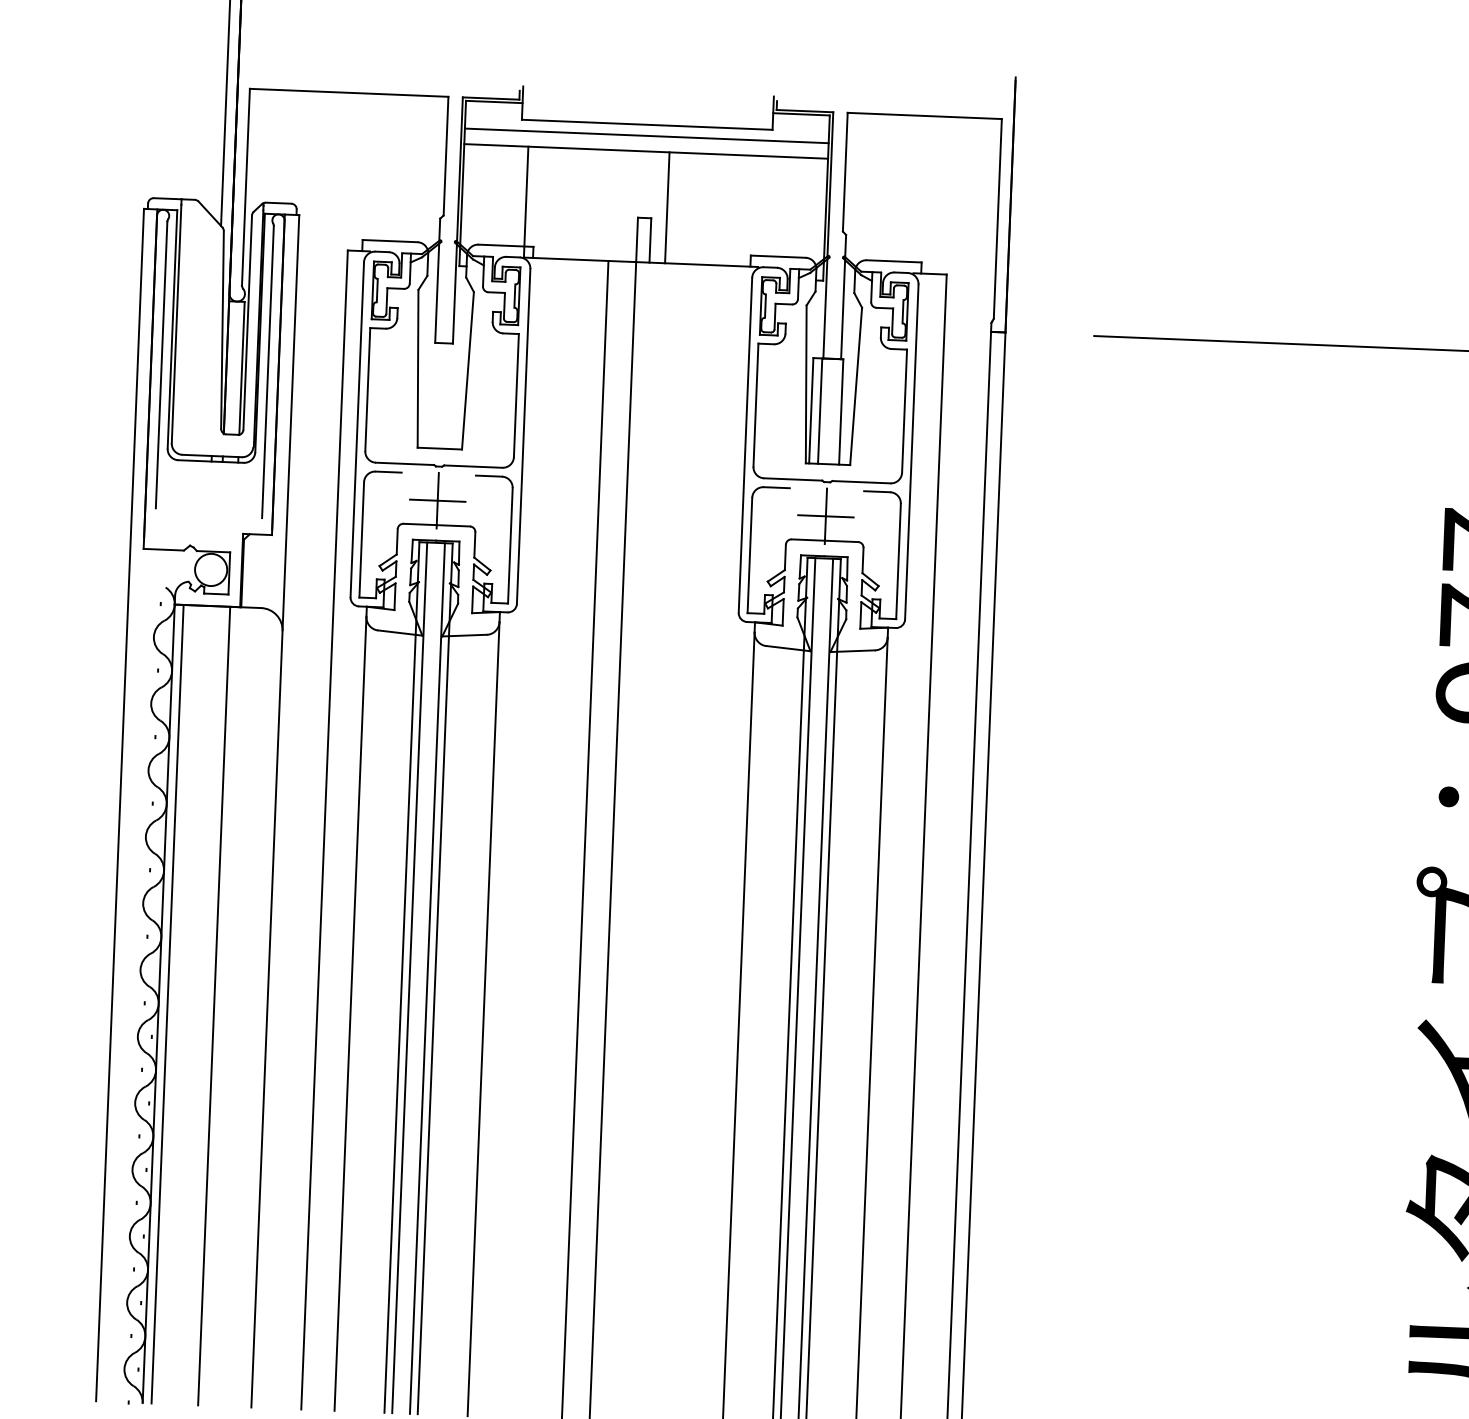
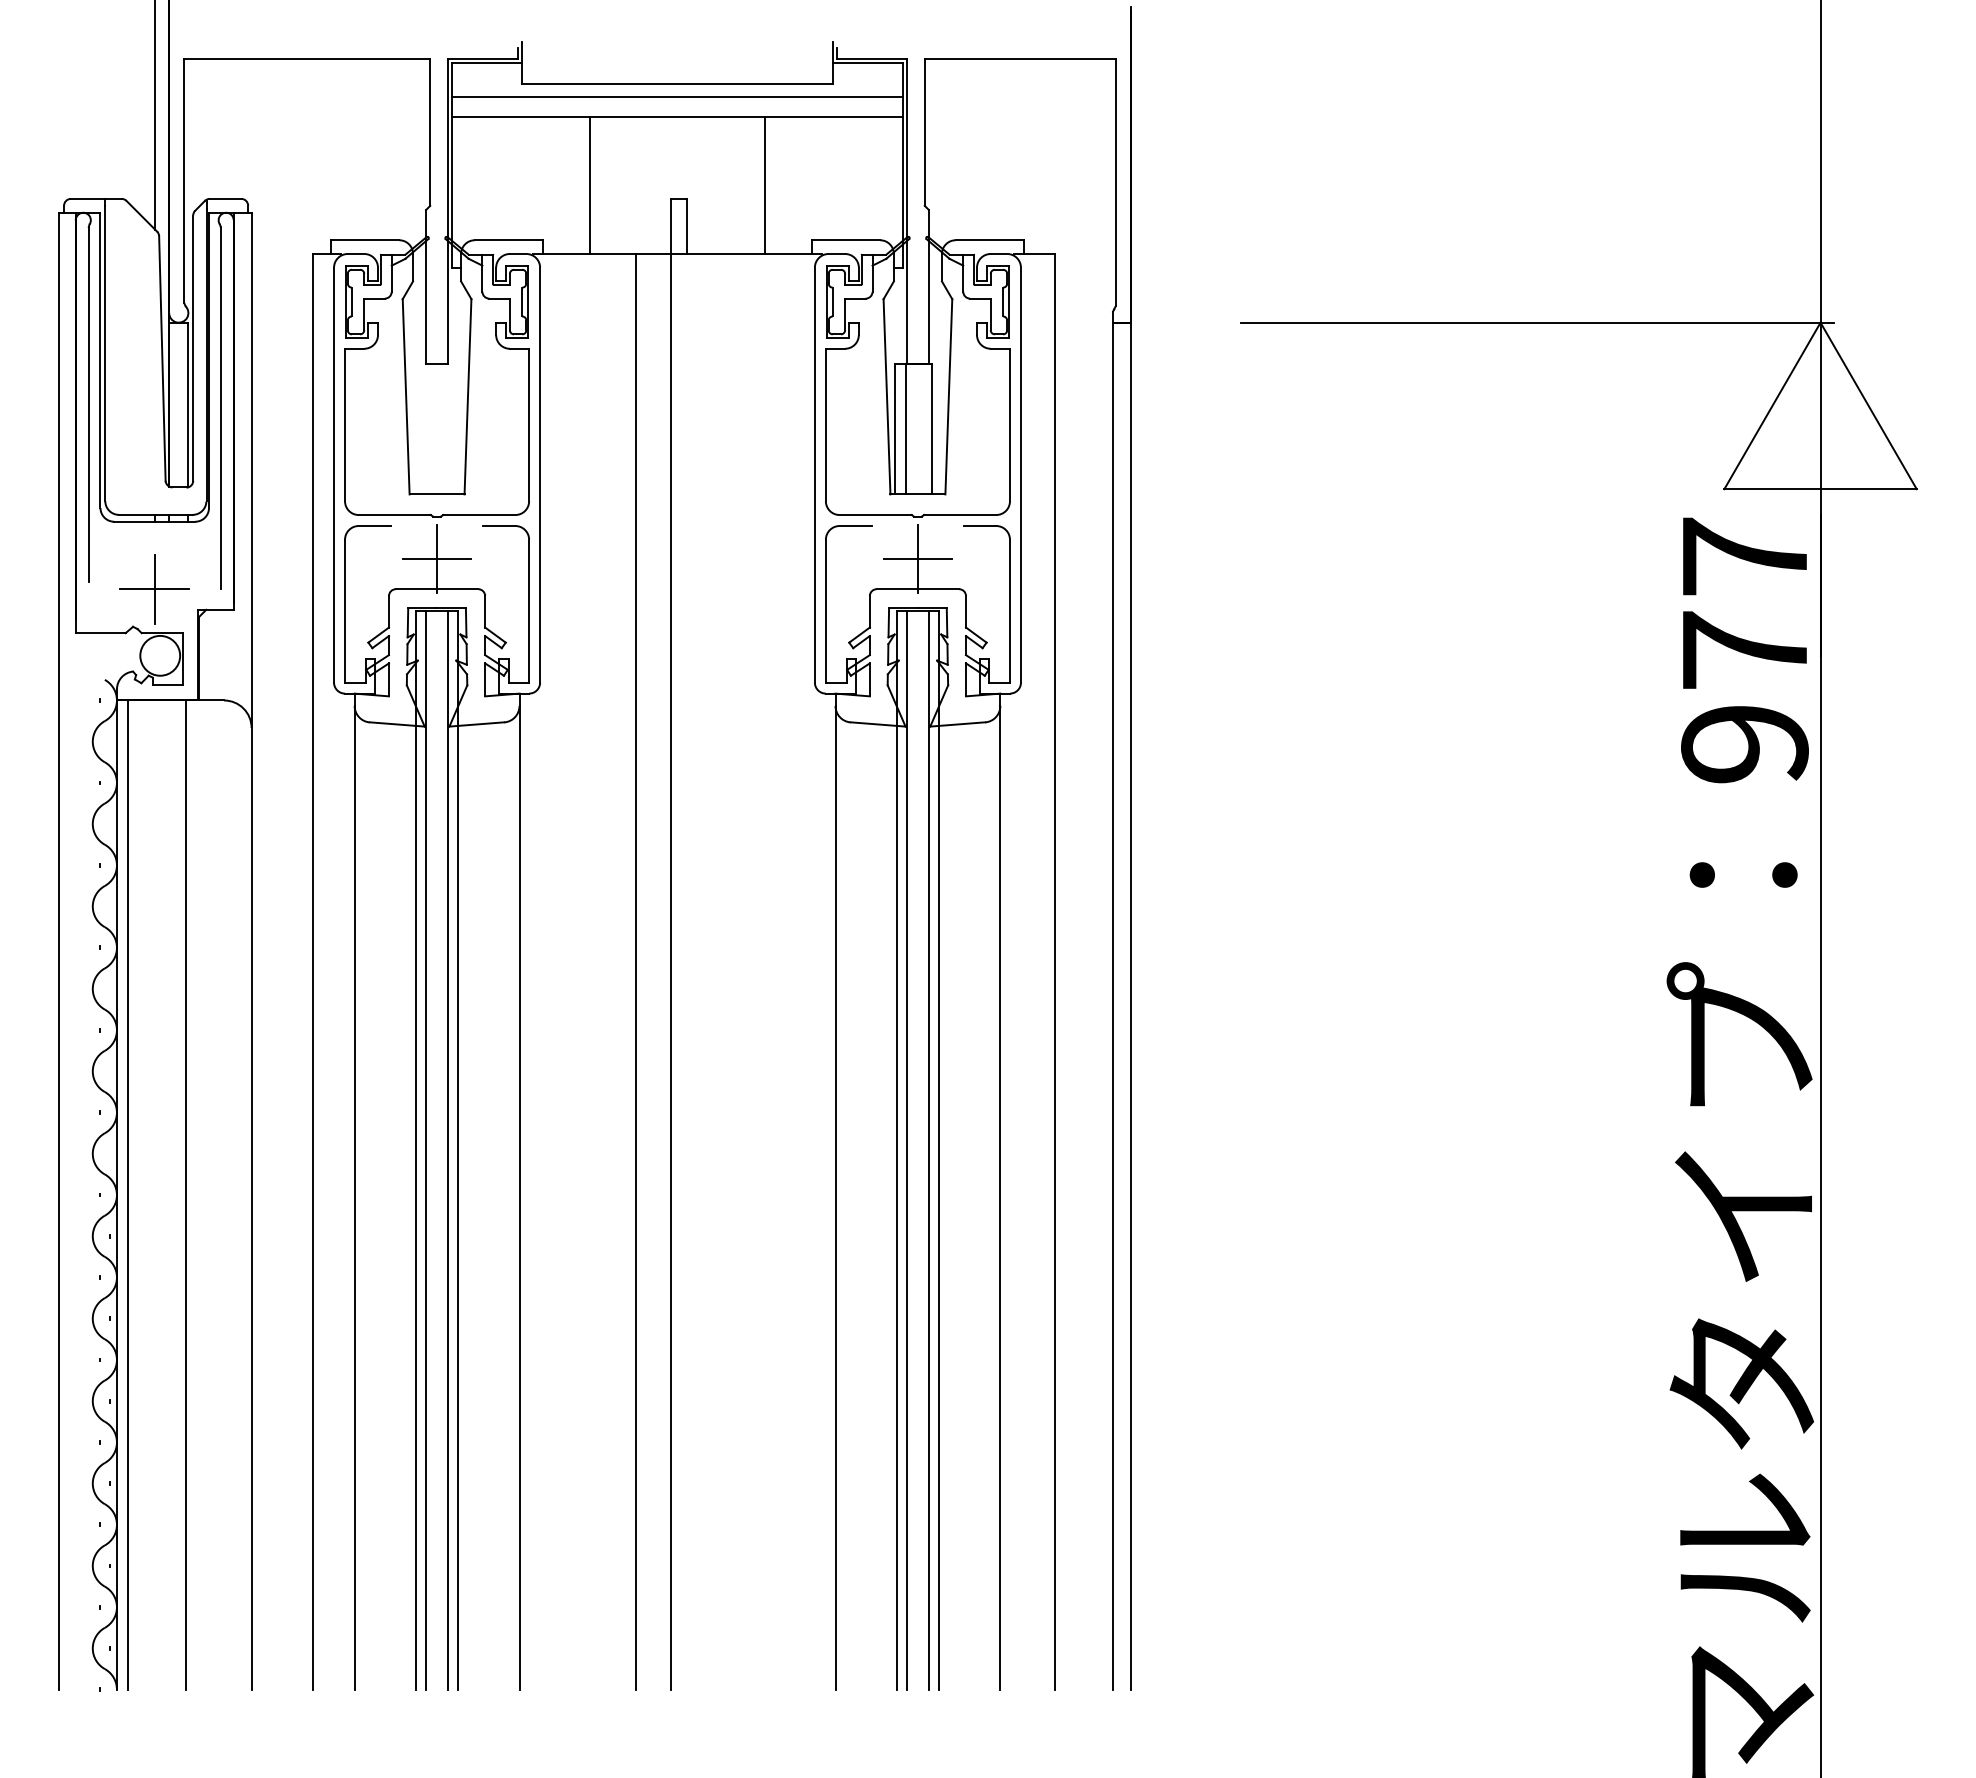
line: (526, 201) -> (589, 184), moved
line: (667, 207) -> (765, 184), moved
part: (208, 516) -> (154, 589), added

